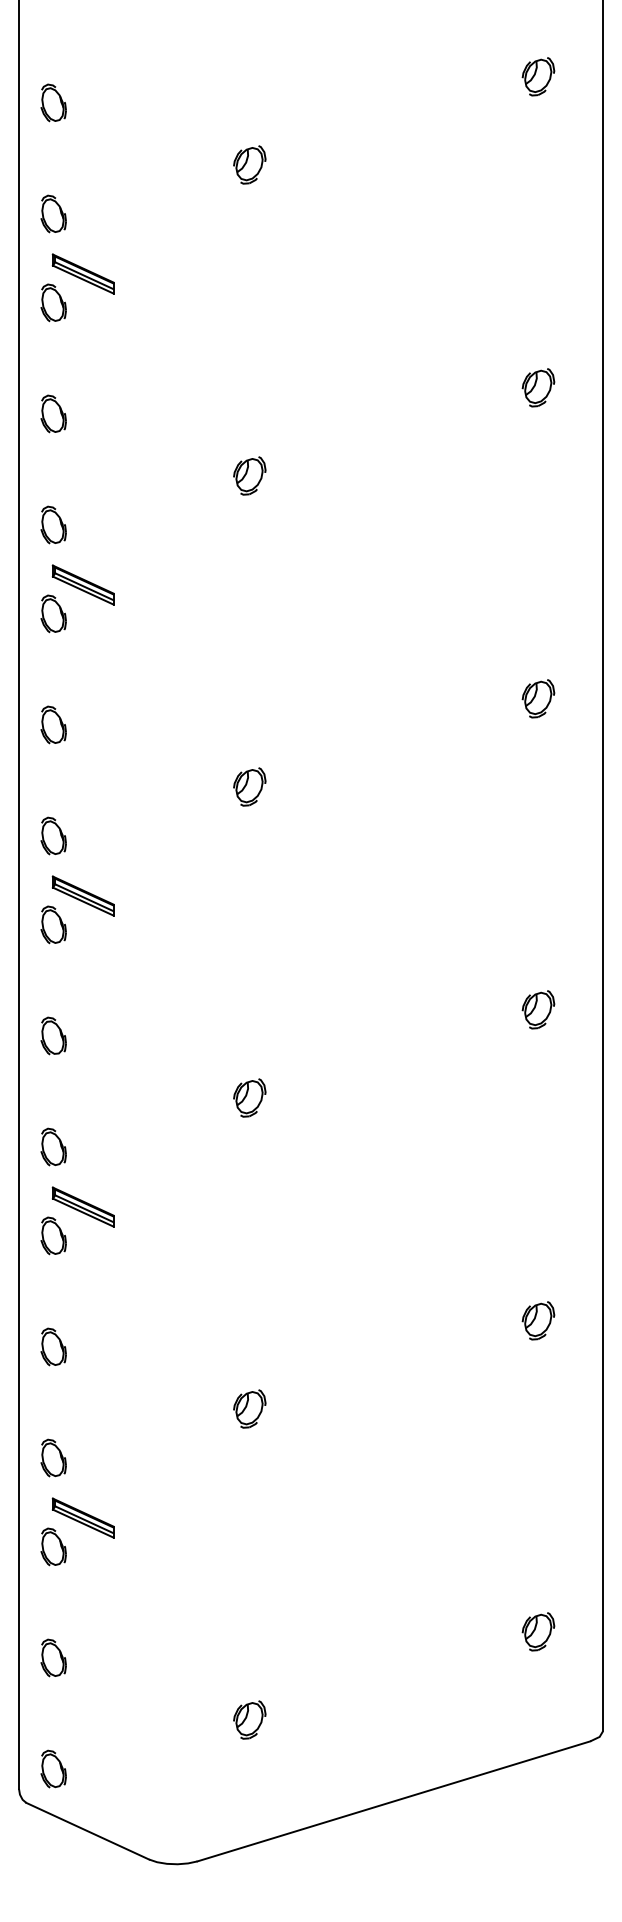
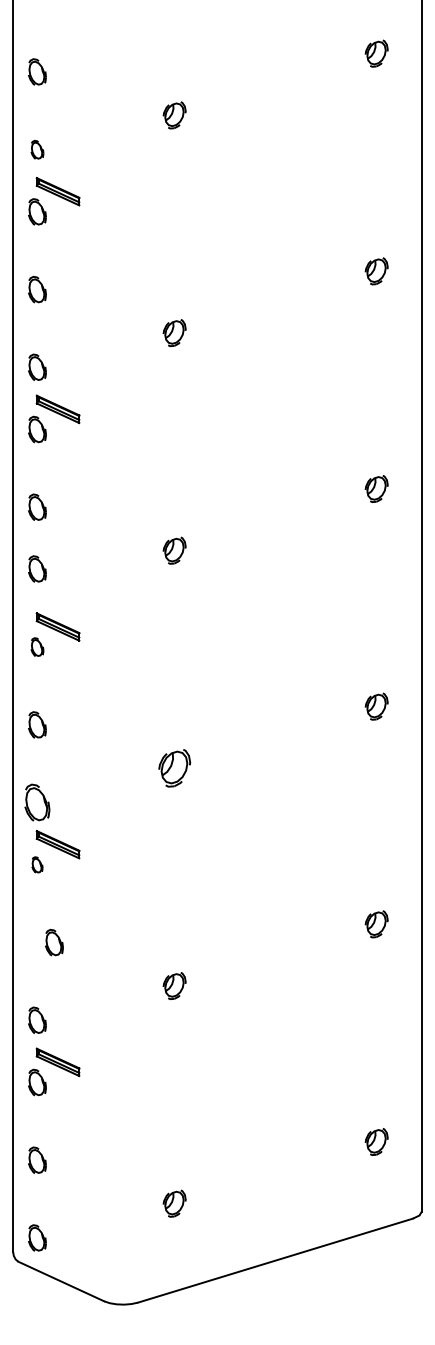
part: (53, 213) -> (37, 149), size x0.7
part: (53, 835) -> (37, 568), moved
part: (53, 923) -> (37, 646), size x0.7
part: (249, 1098) -> (174, 768), size x1.4
part: (53, 1146) -> (37, 802), size x1.4
part: (53, 1235) -> (37, 864), size x0.6
part: (53, 1346) -> (54, 942), moved

